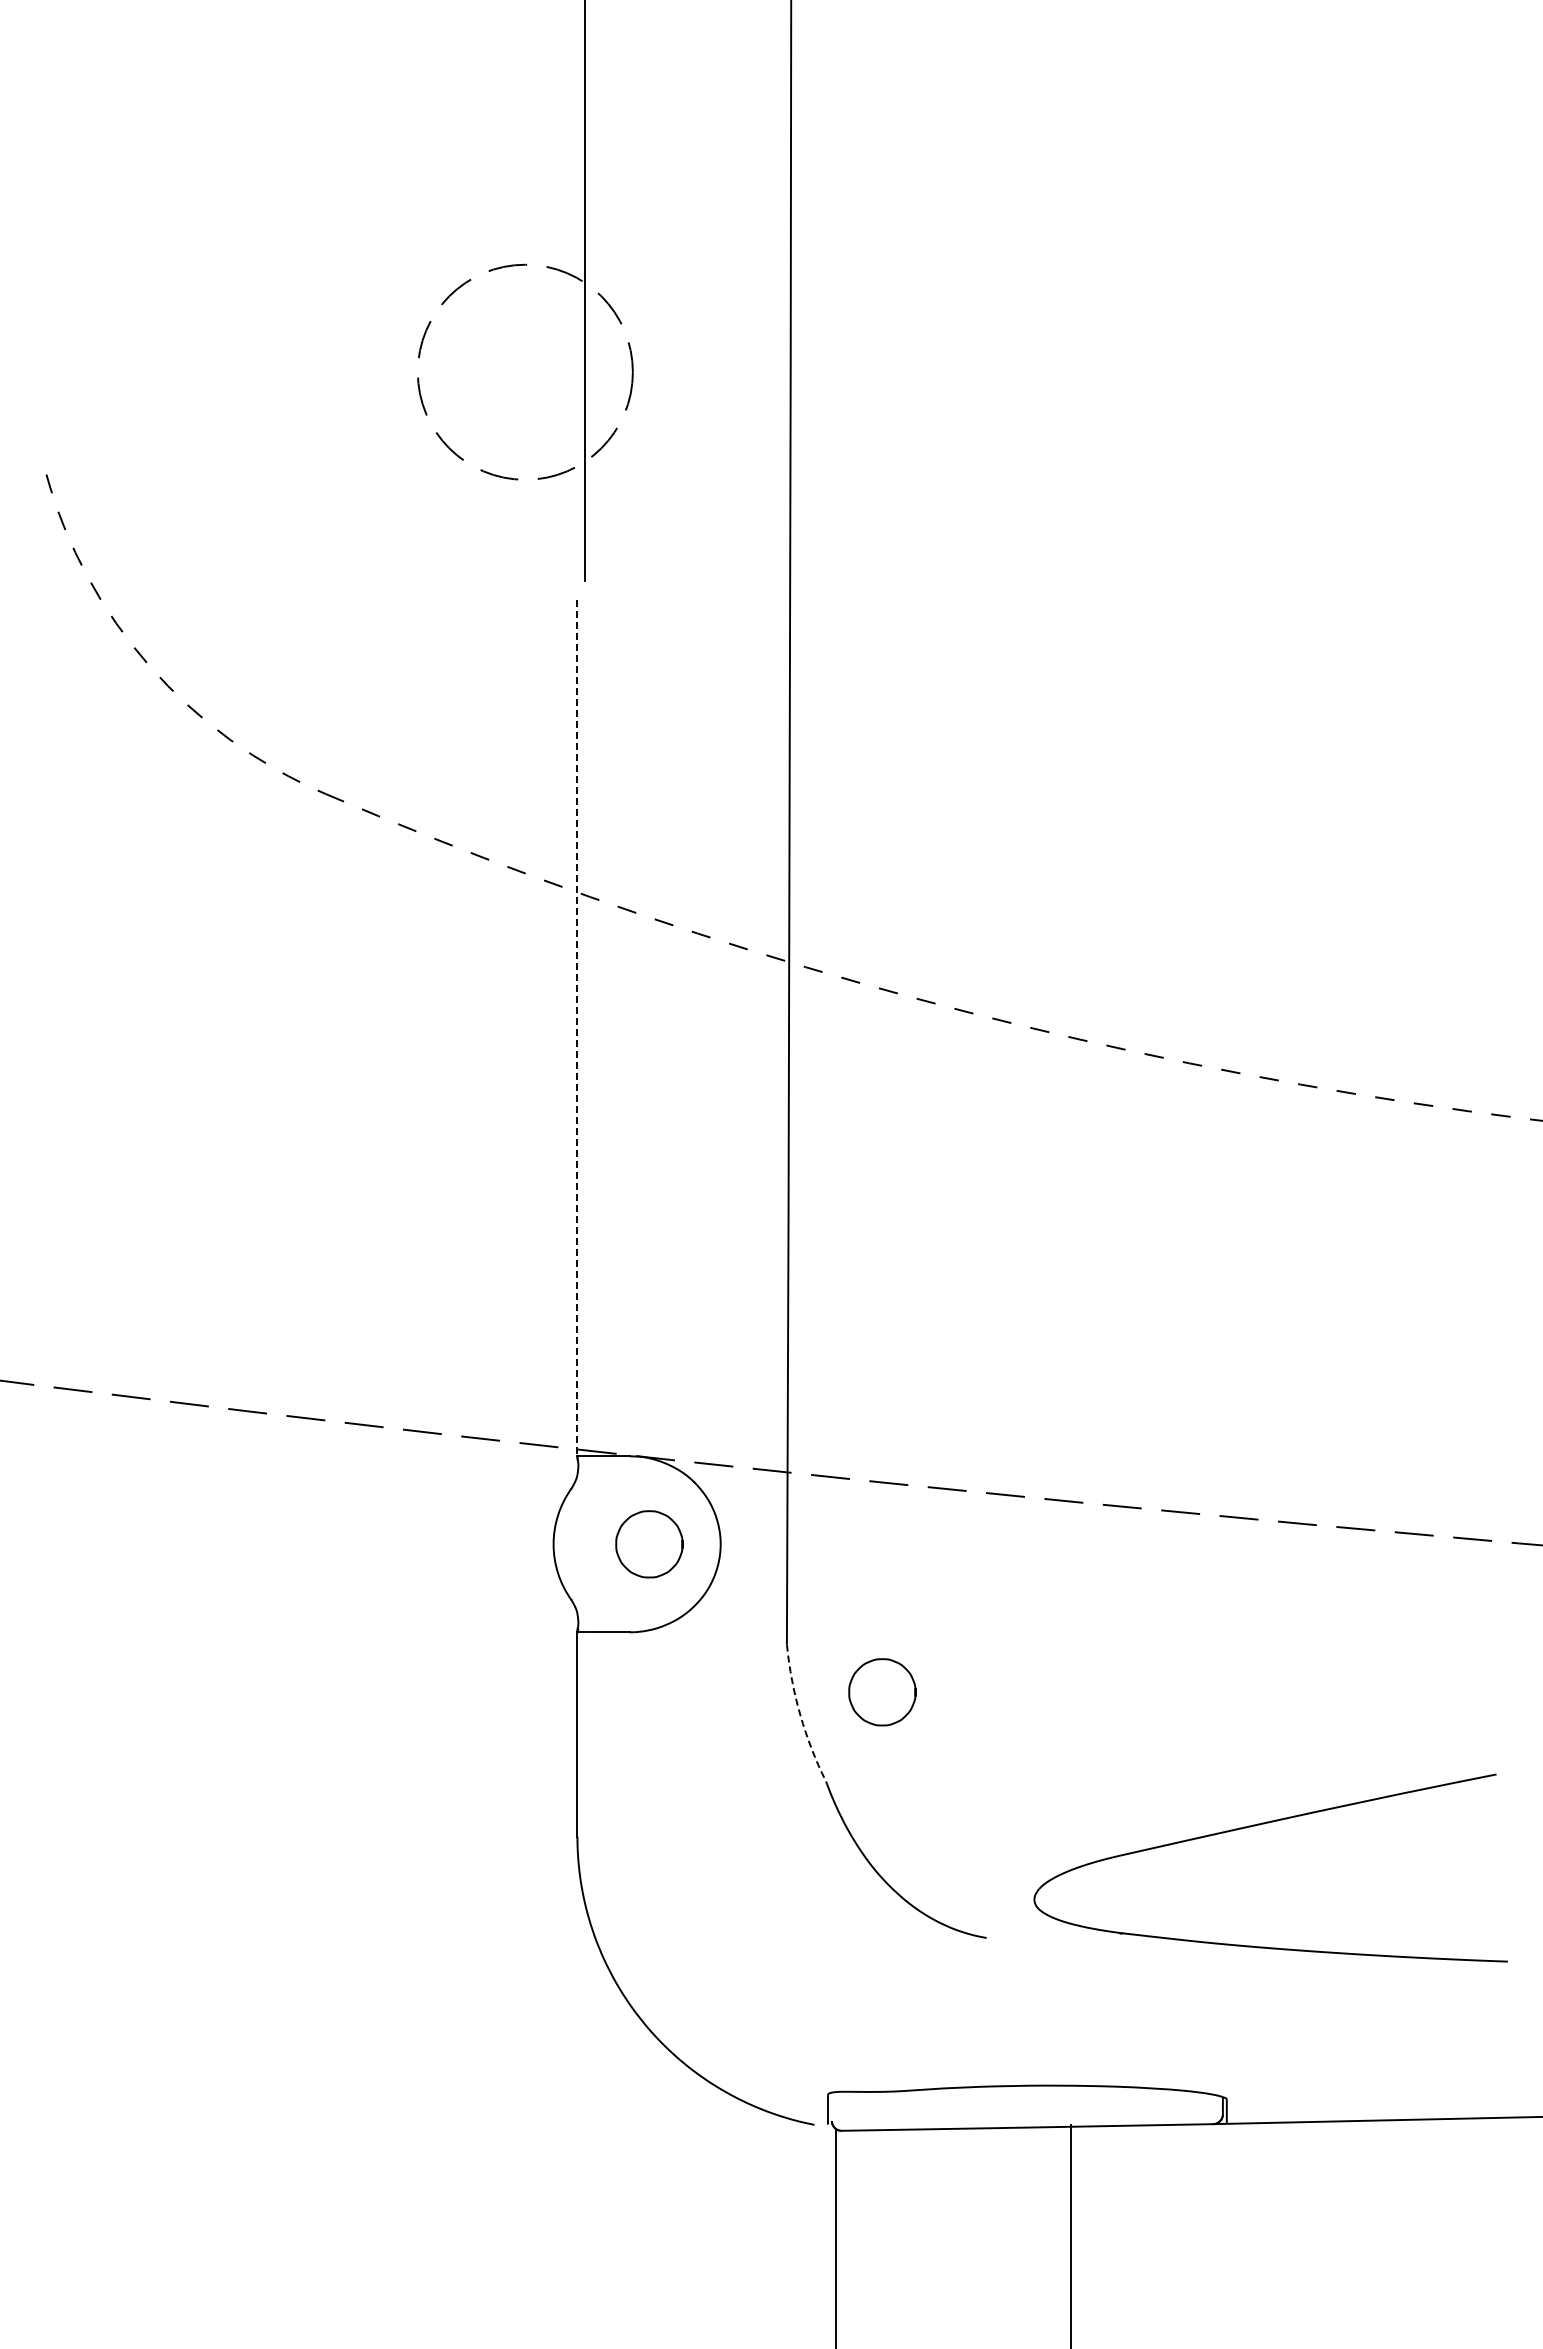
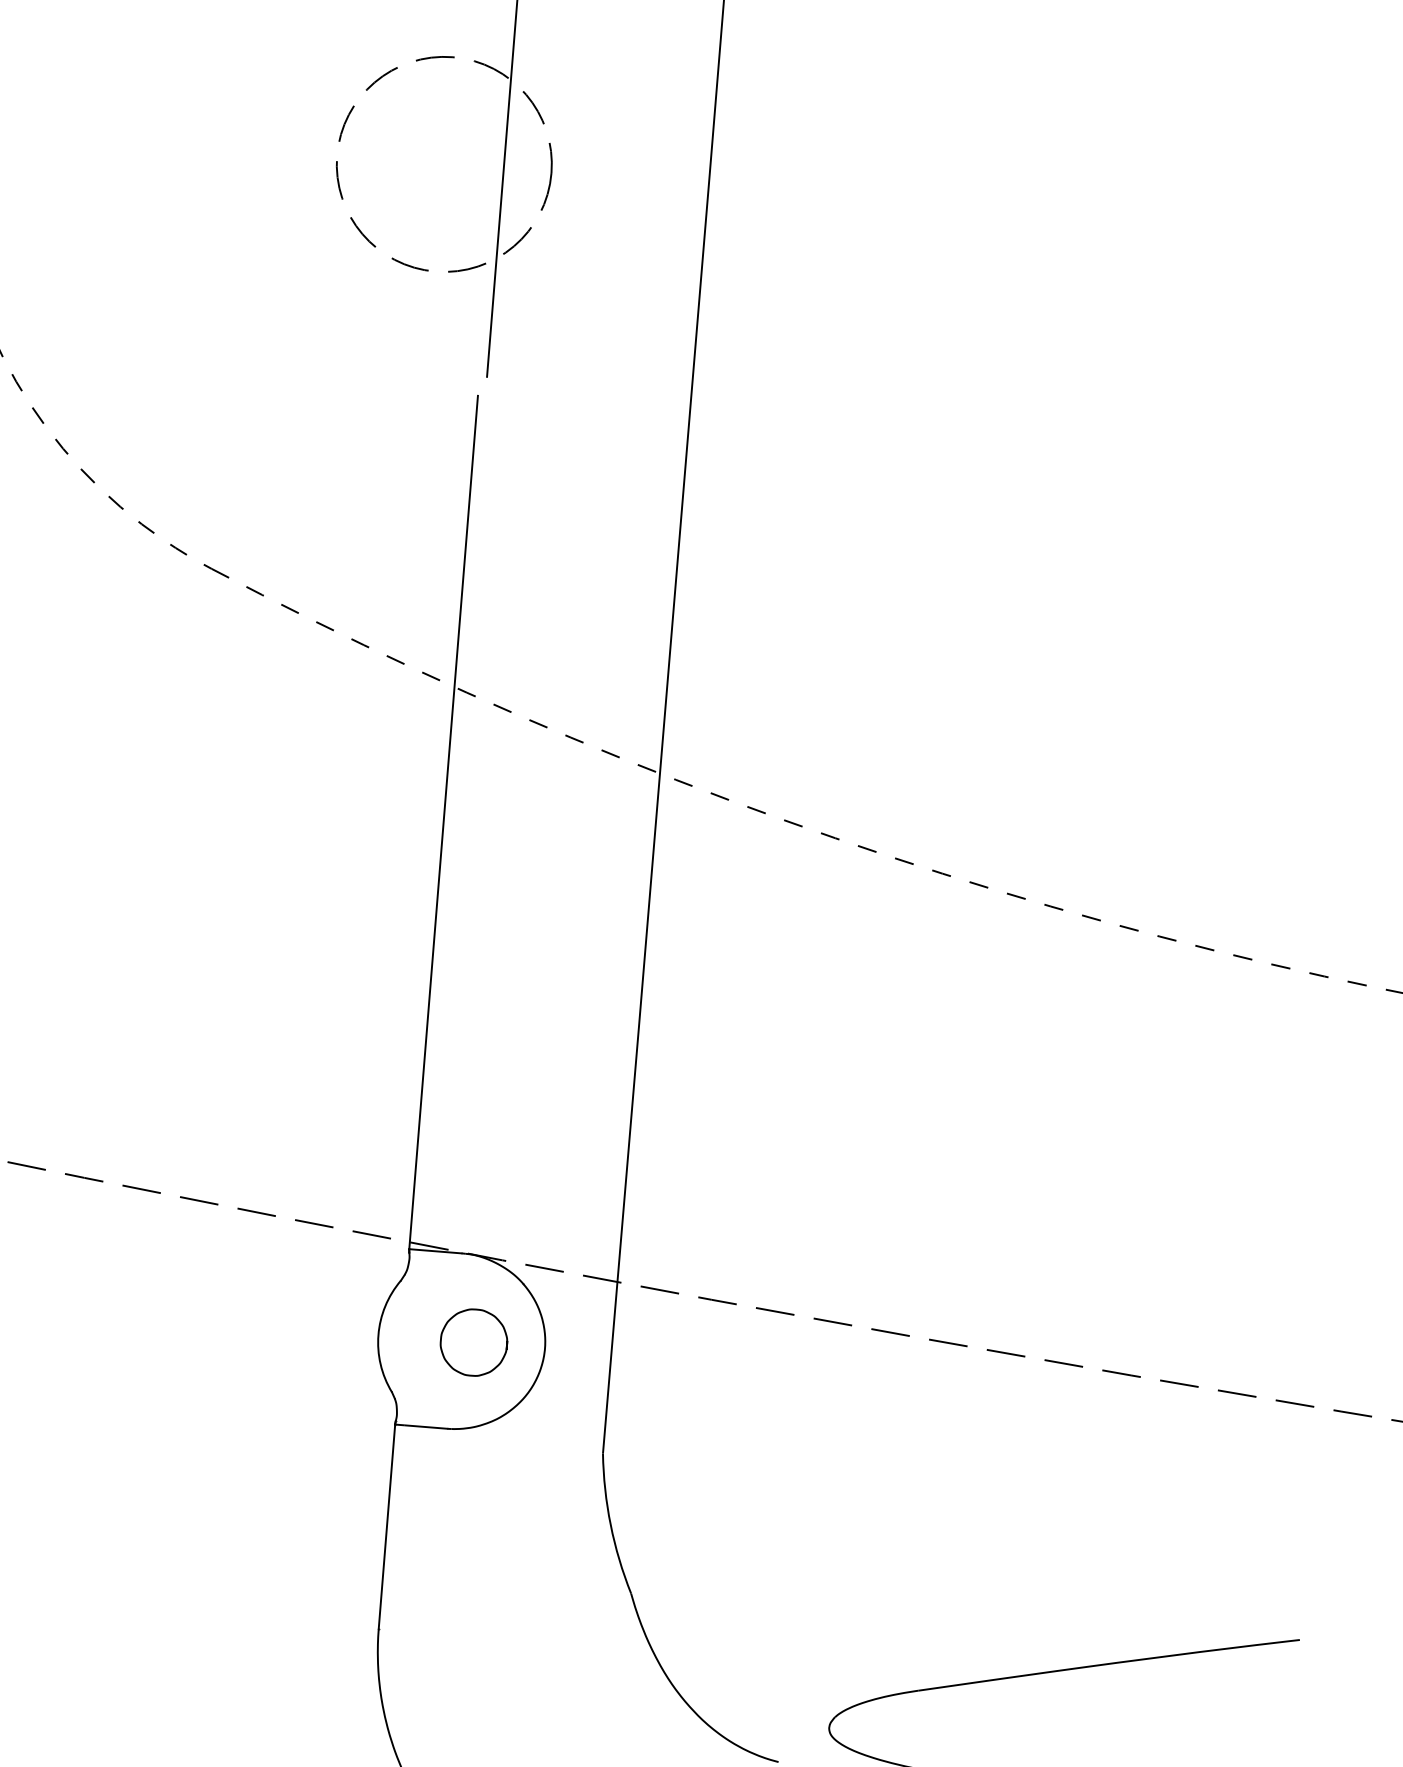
line: (577, 1028) -> (443, 822), dashed -> solid
arc: (800, 1715) -> (610, 1525), dashed -> solid
curve: (897, 1720) -> (707, 1538), removed

